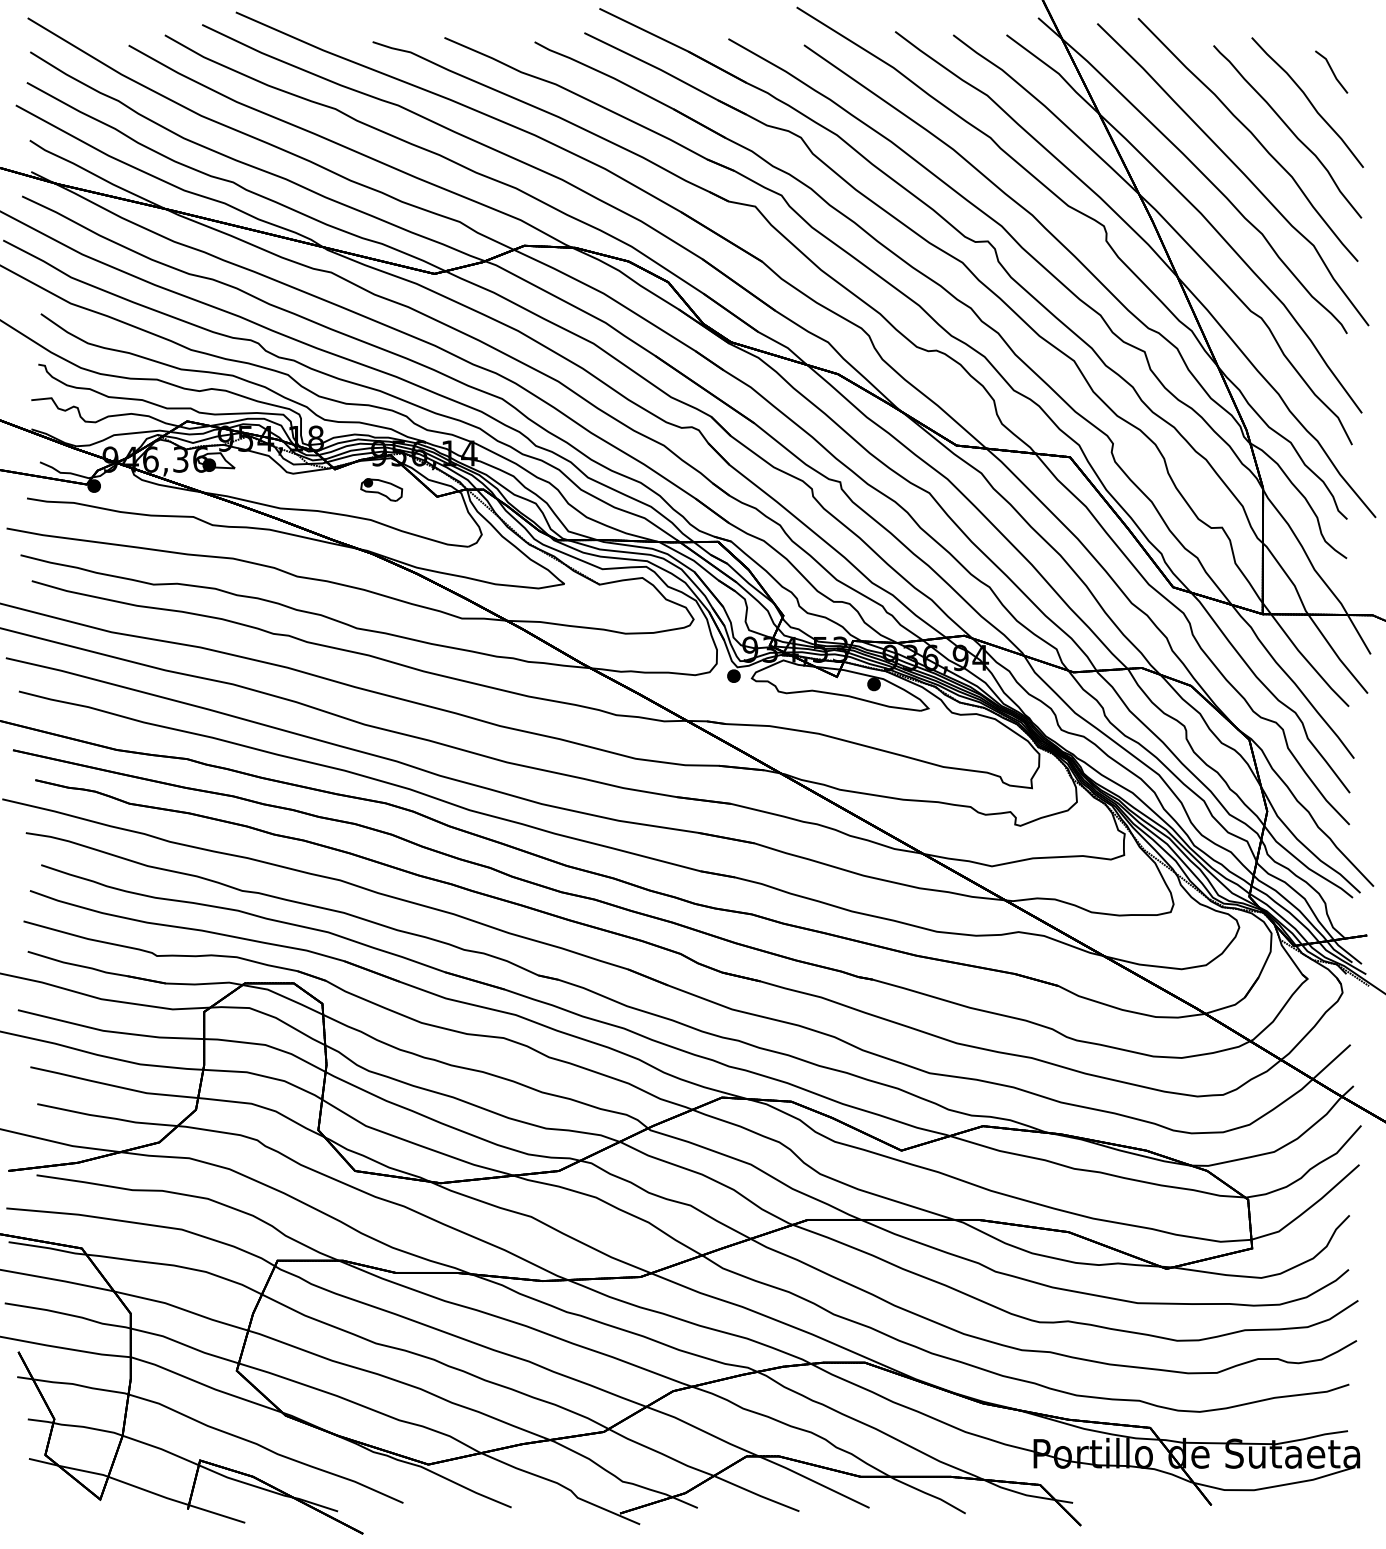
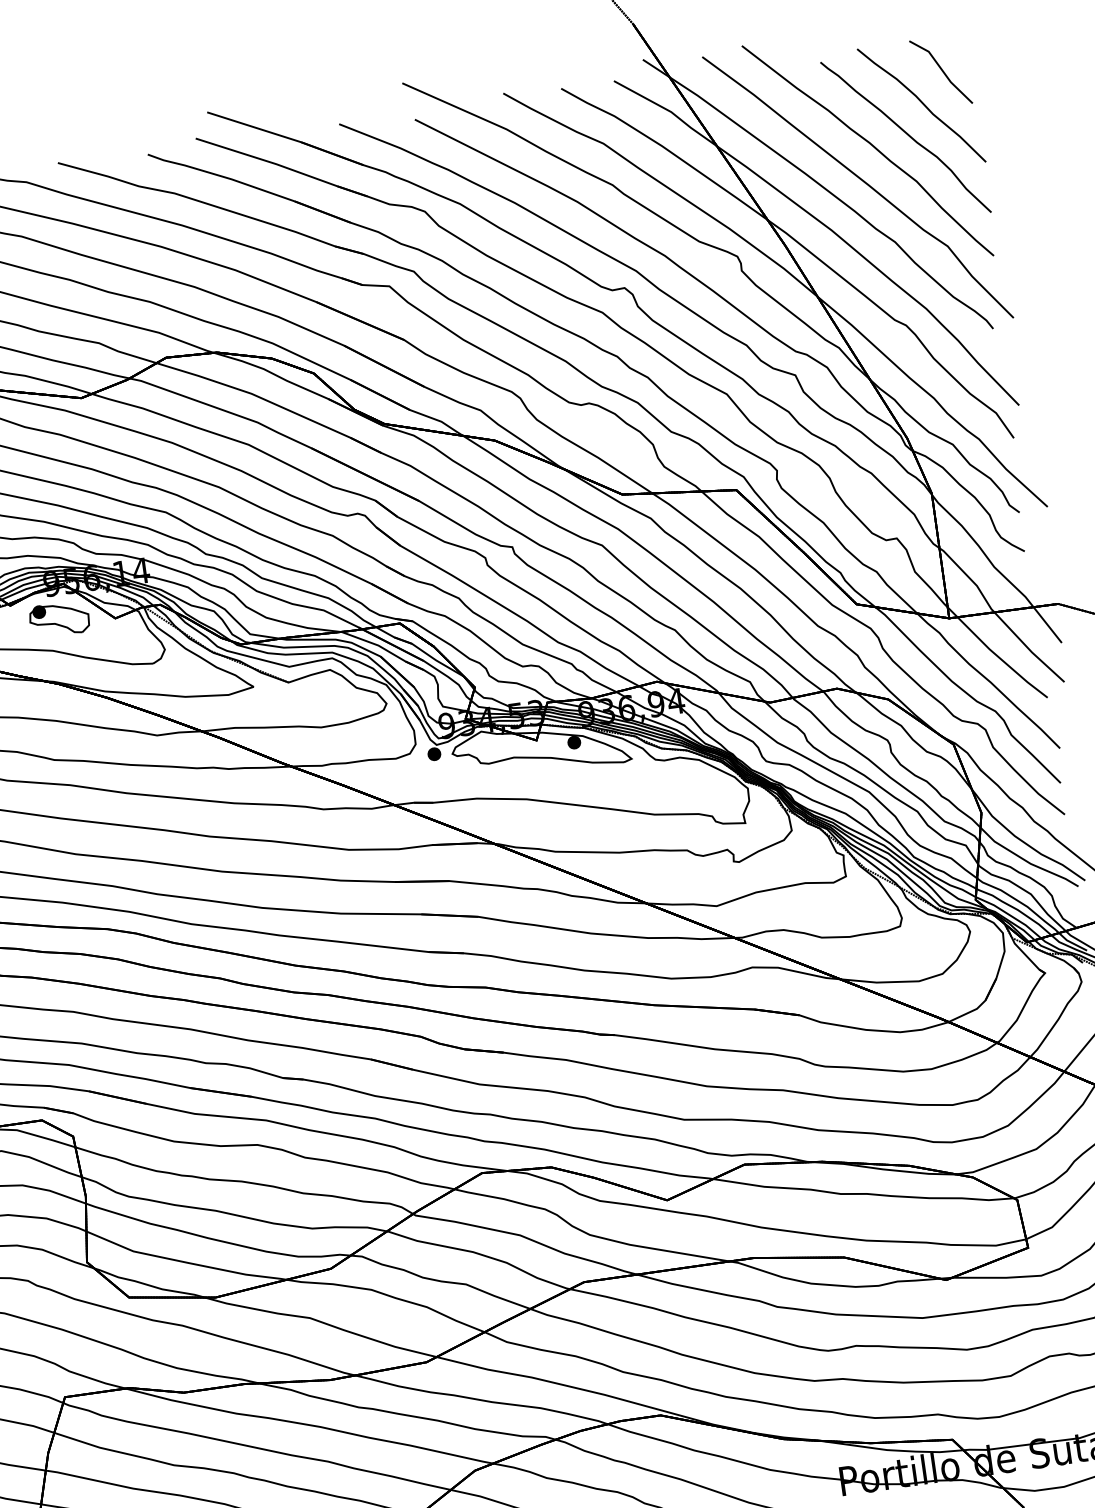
part: (1331, 71) -> (940, 71), size x1.67
part: (381, 489) -> (59, 619), size x1.43

